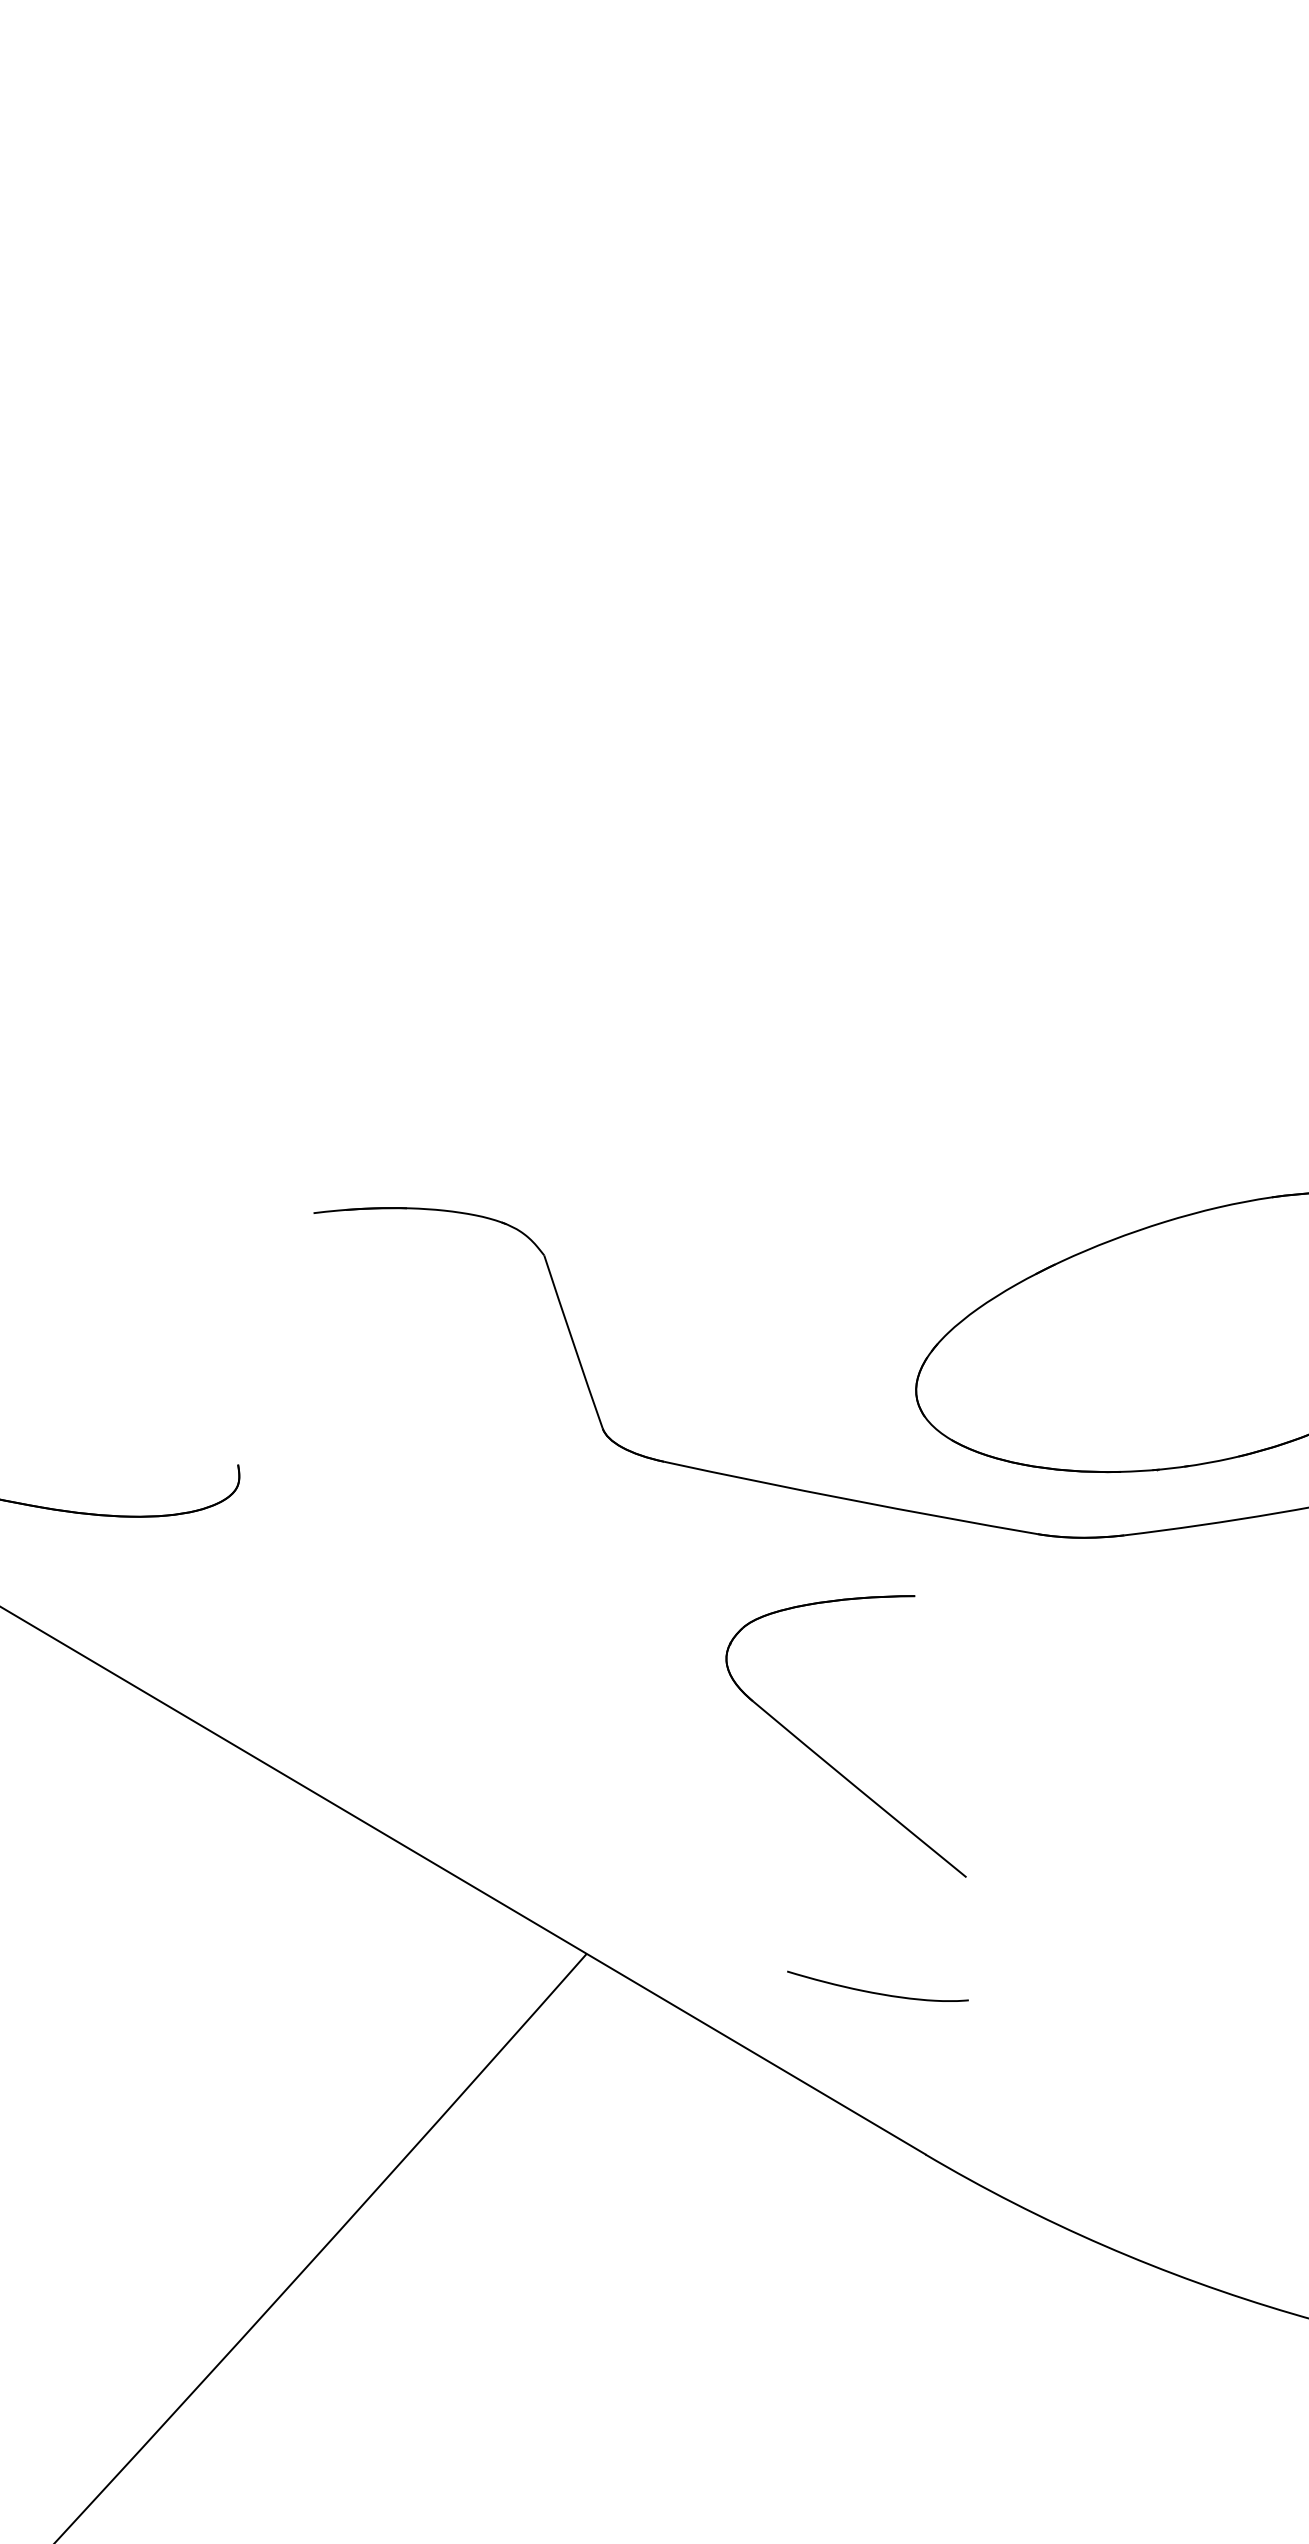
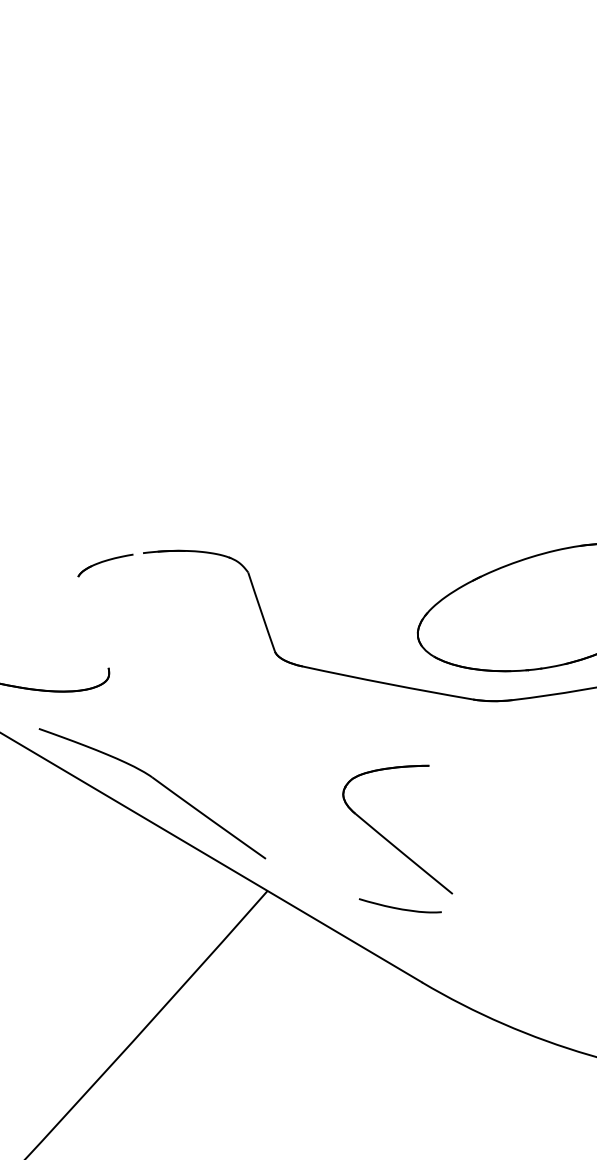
part: (231, 1240) -> (105, 565), added
part: (347, 1718) -> (158, 783), added
part: (827, 1759) -> (389, 840), moved

